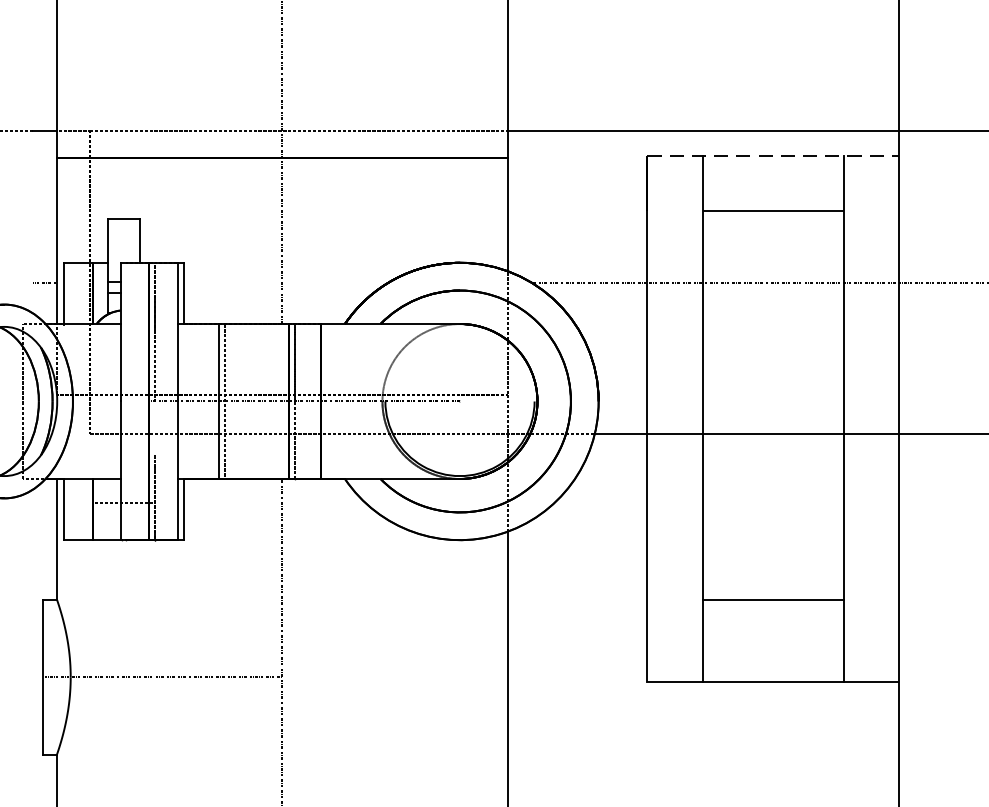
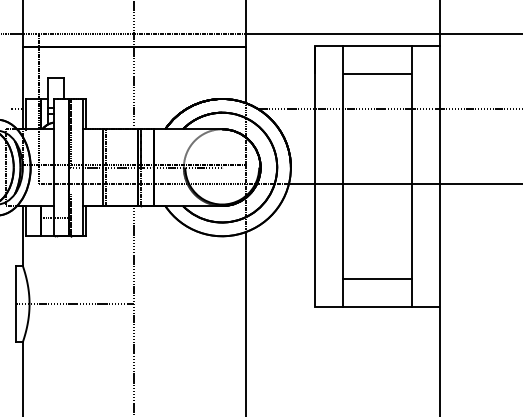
line: (773, 156) -> (377, 46), dashed -> solid
line: (773, 601) -> (377, 279), moved

